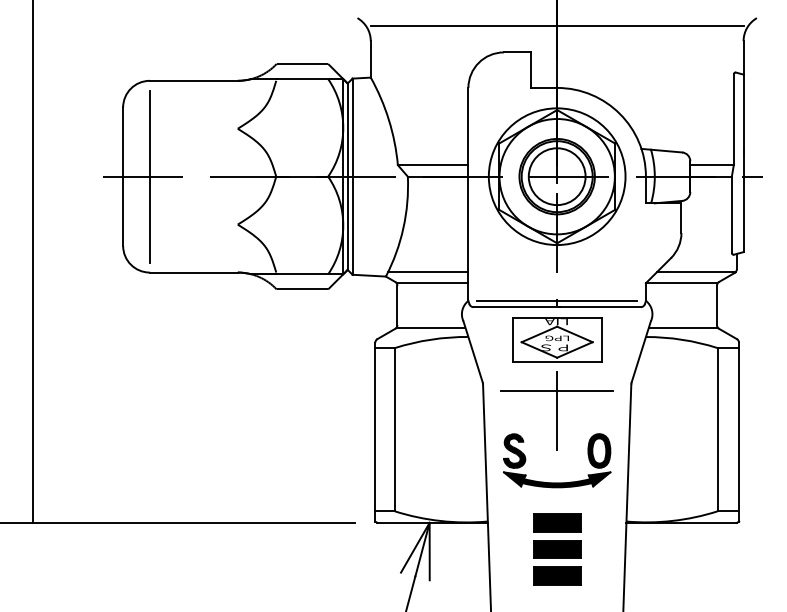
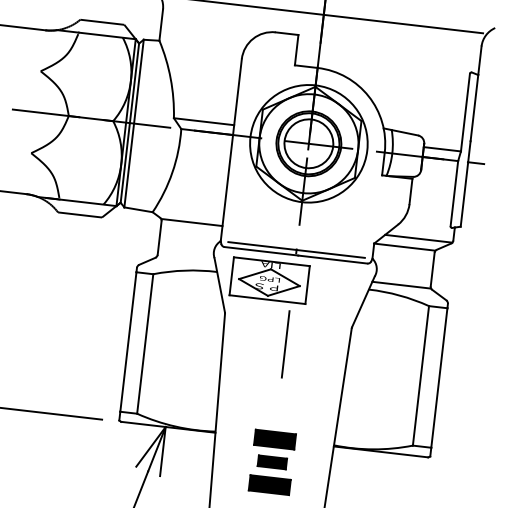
line: (428, 271) -> (189, 212), removed
line: (431, 327) -> (186, 260), removed
part: (557, 339) -> (269, 280), moved
line: (557, 390) -> (288, 326), removed
part: (557, 482) -> (278, 405), removed
part: (557, 549) -> (272, 462), size x0.7

